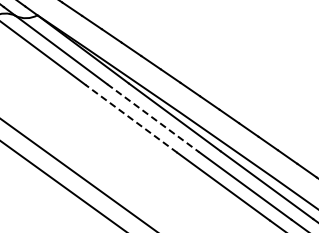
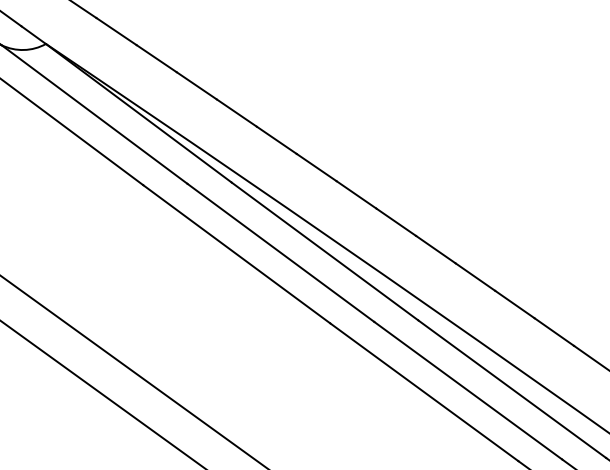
line: (131, 118) -> (236, 253), dashed -> solid
line: (153, 118) -> (281, 253), dashed -> solid

